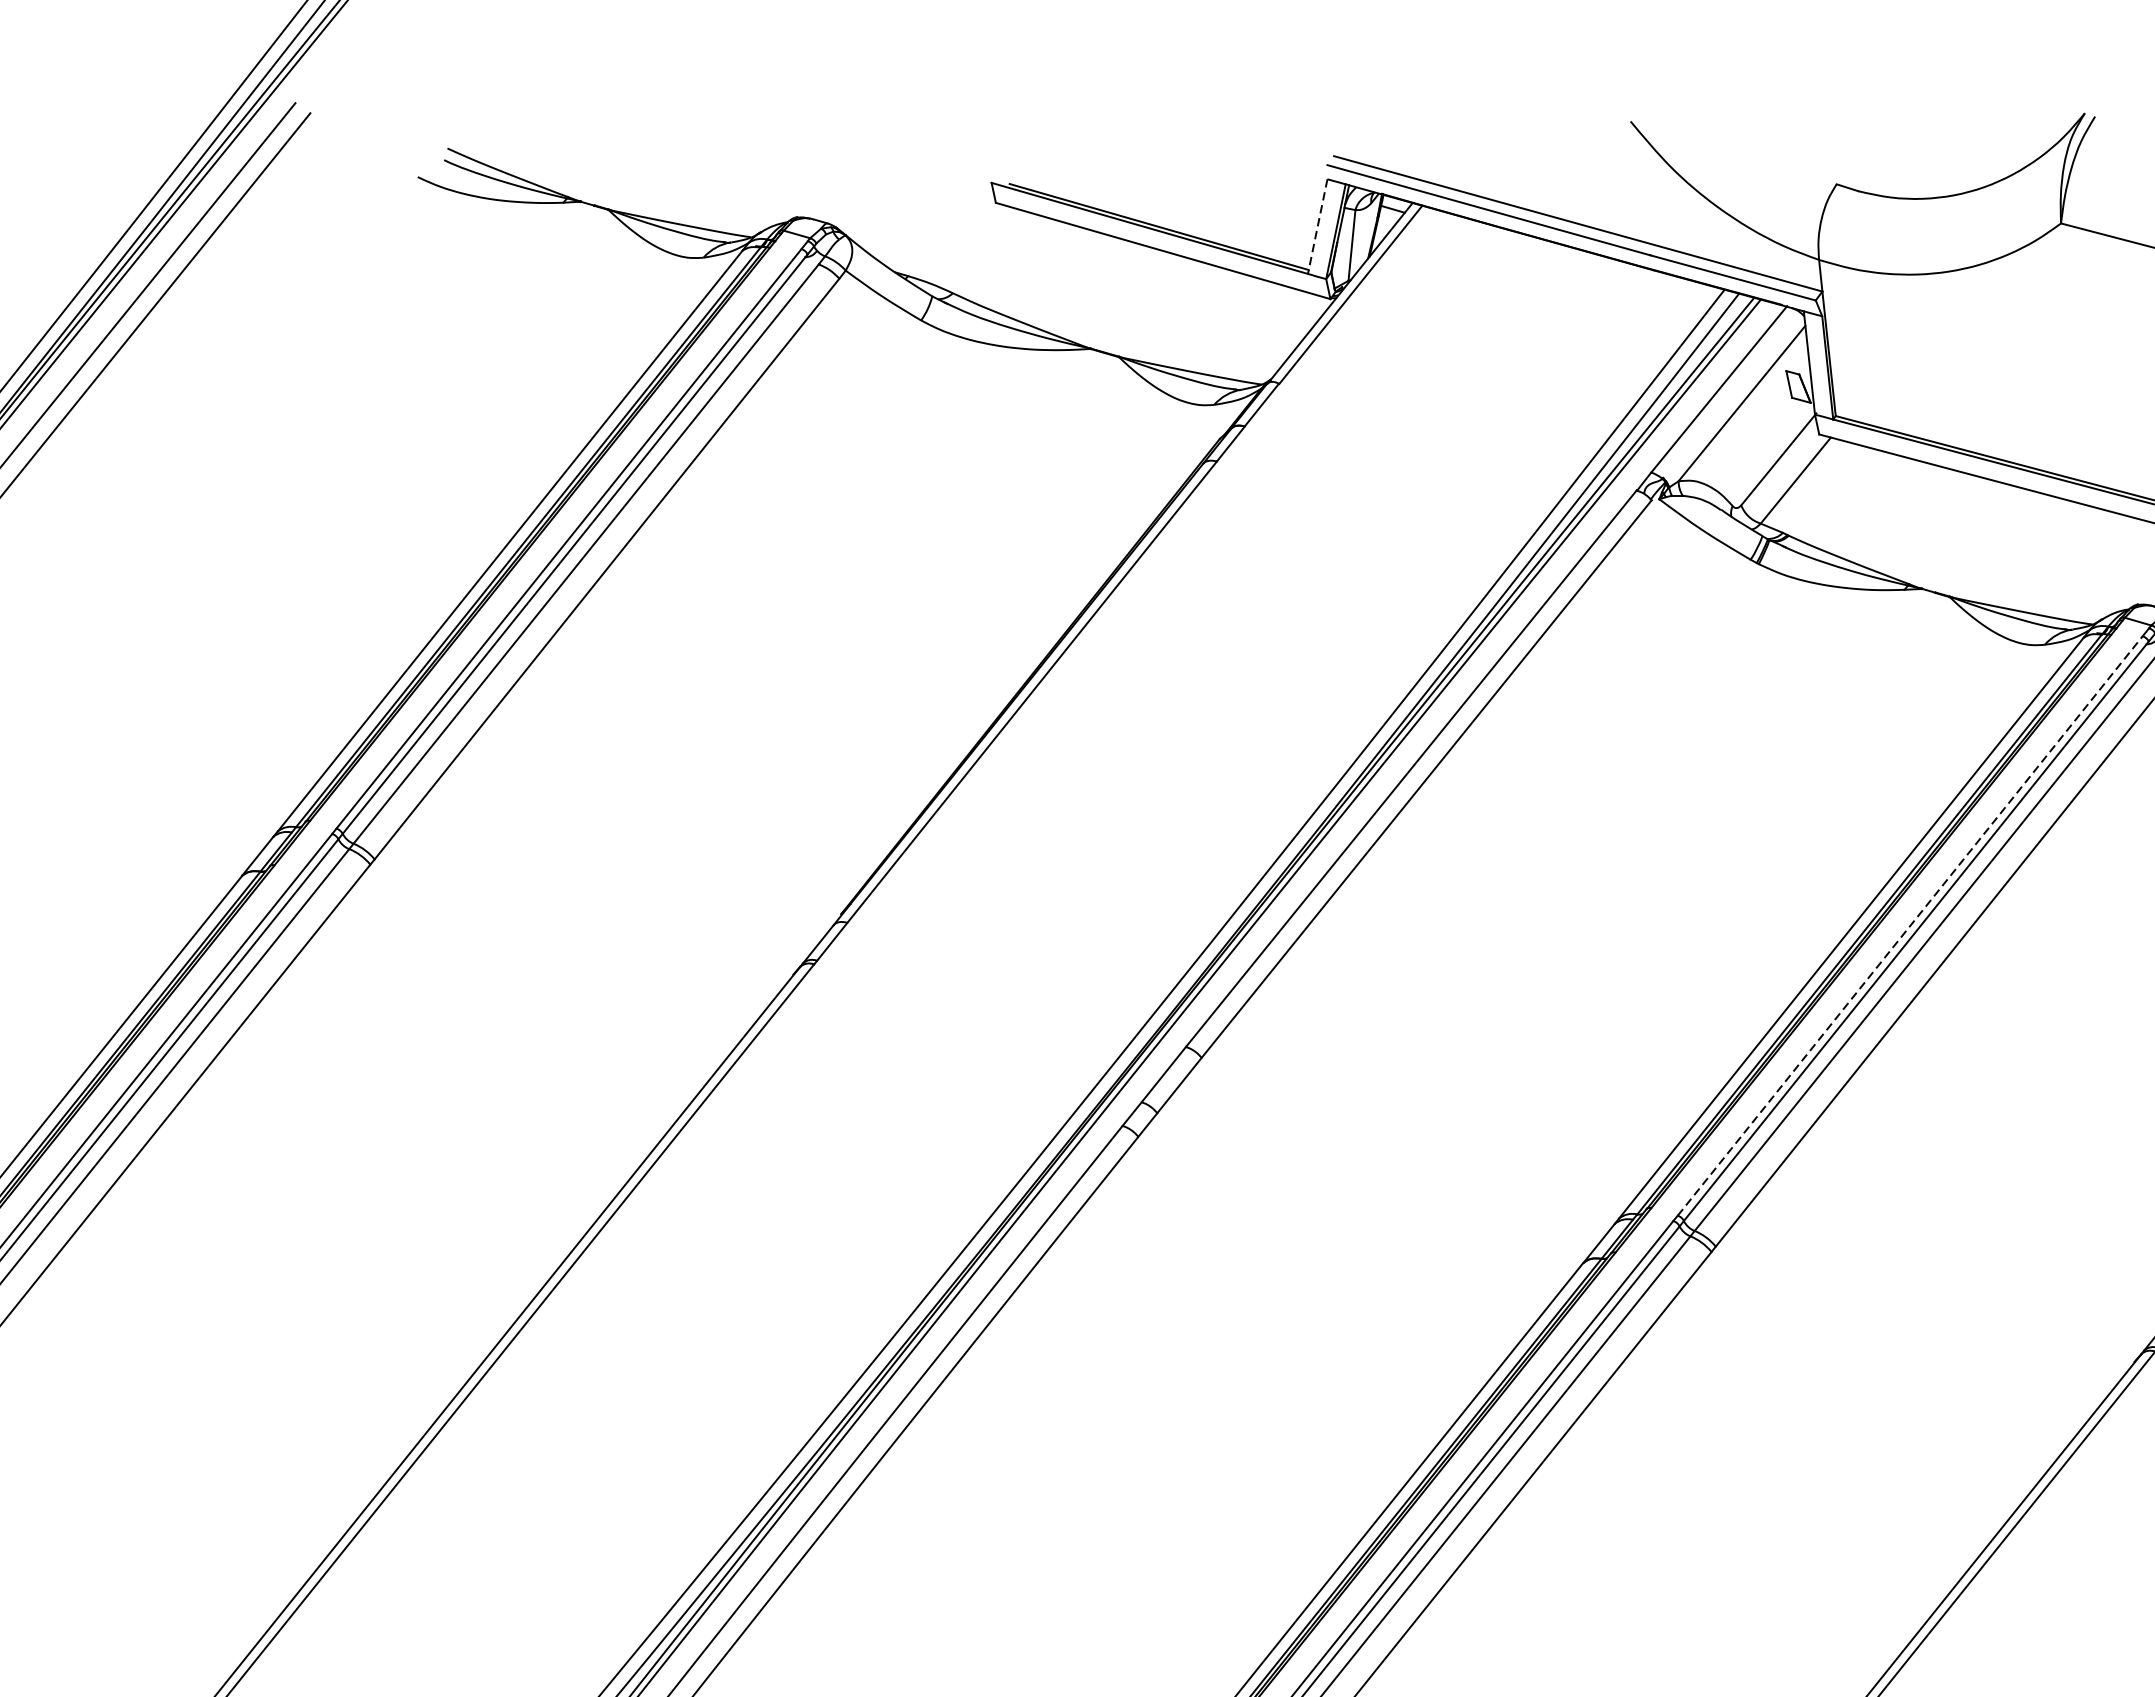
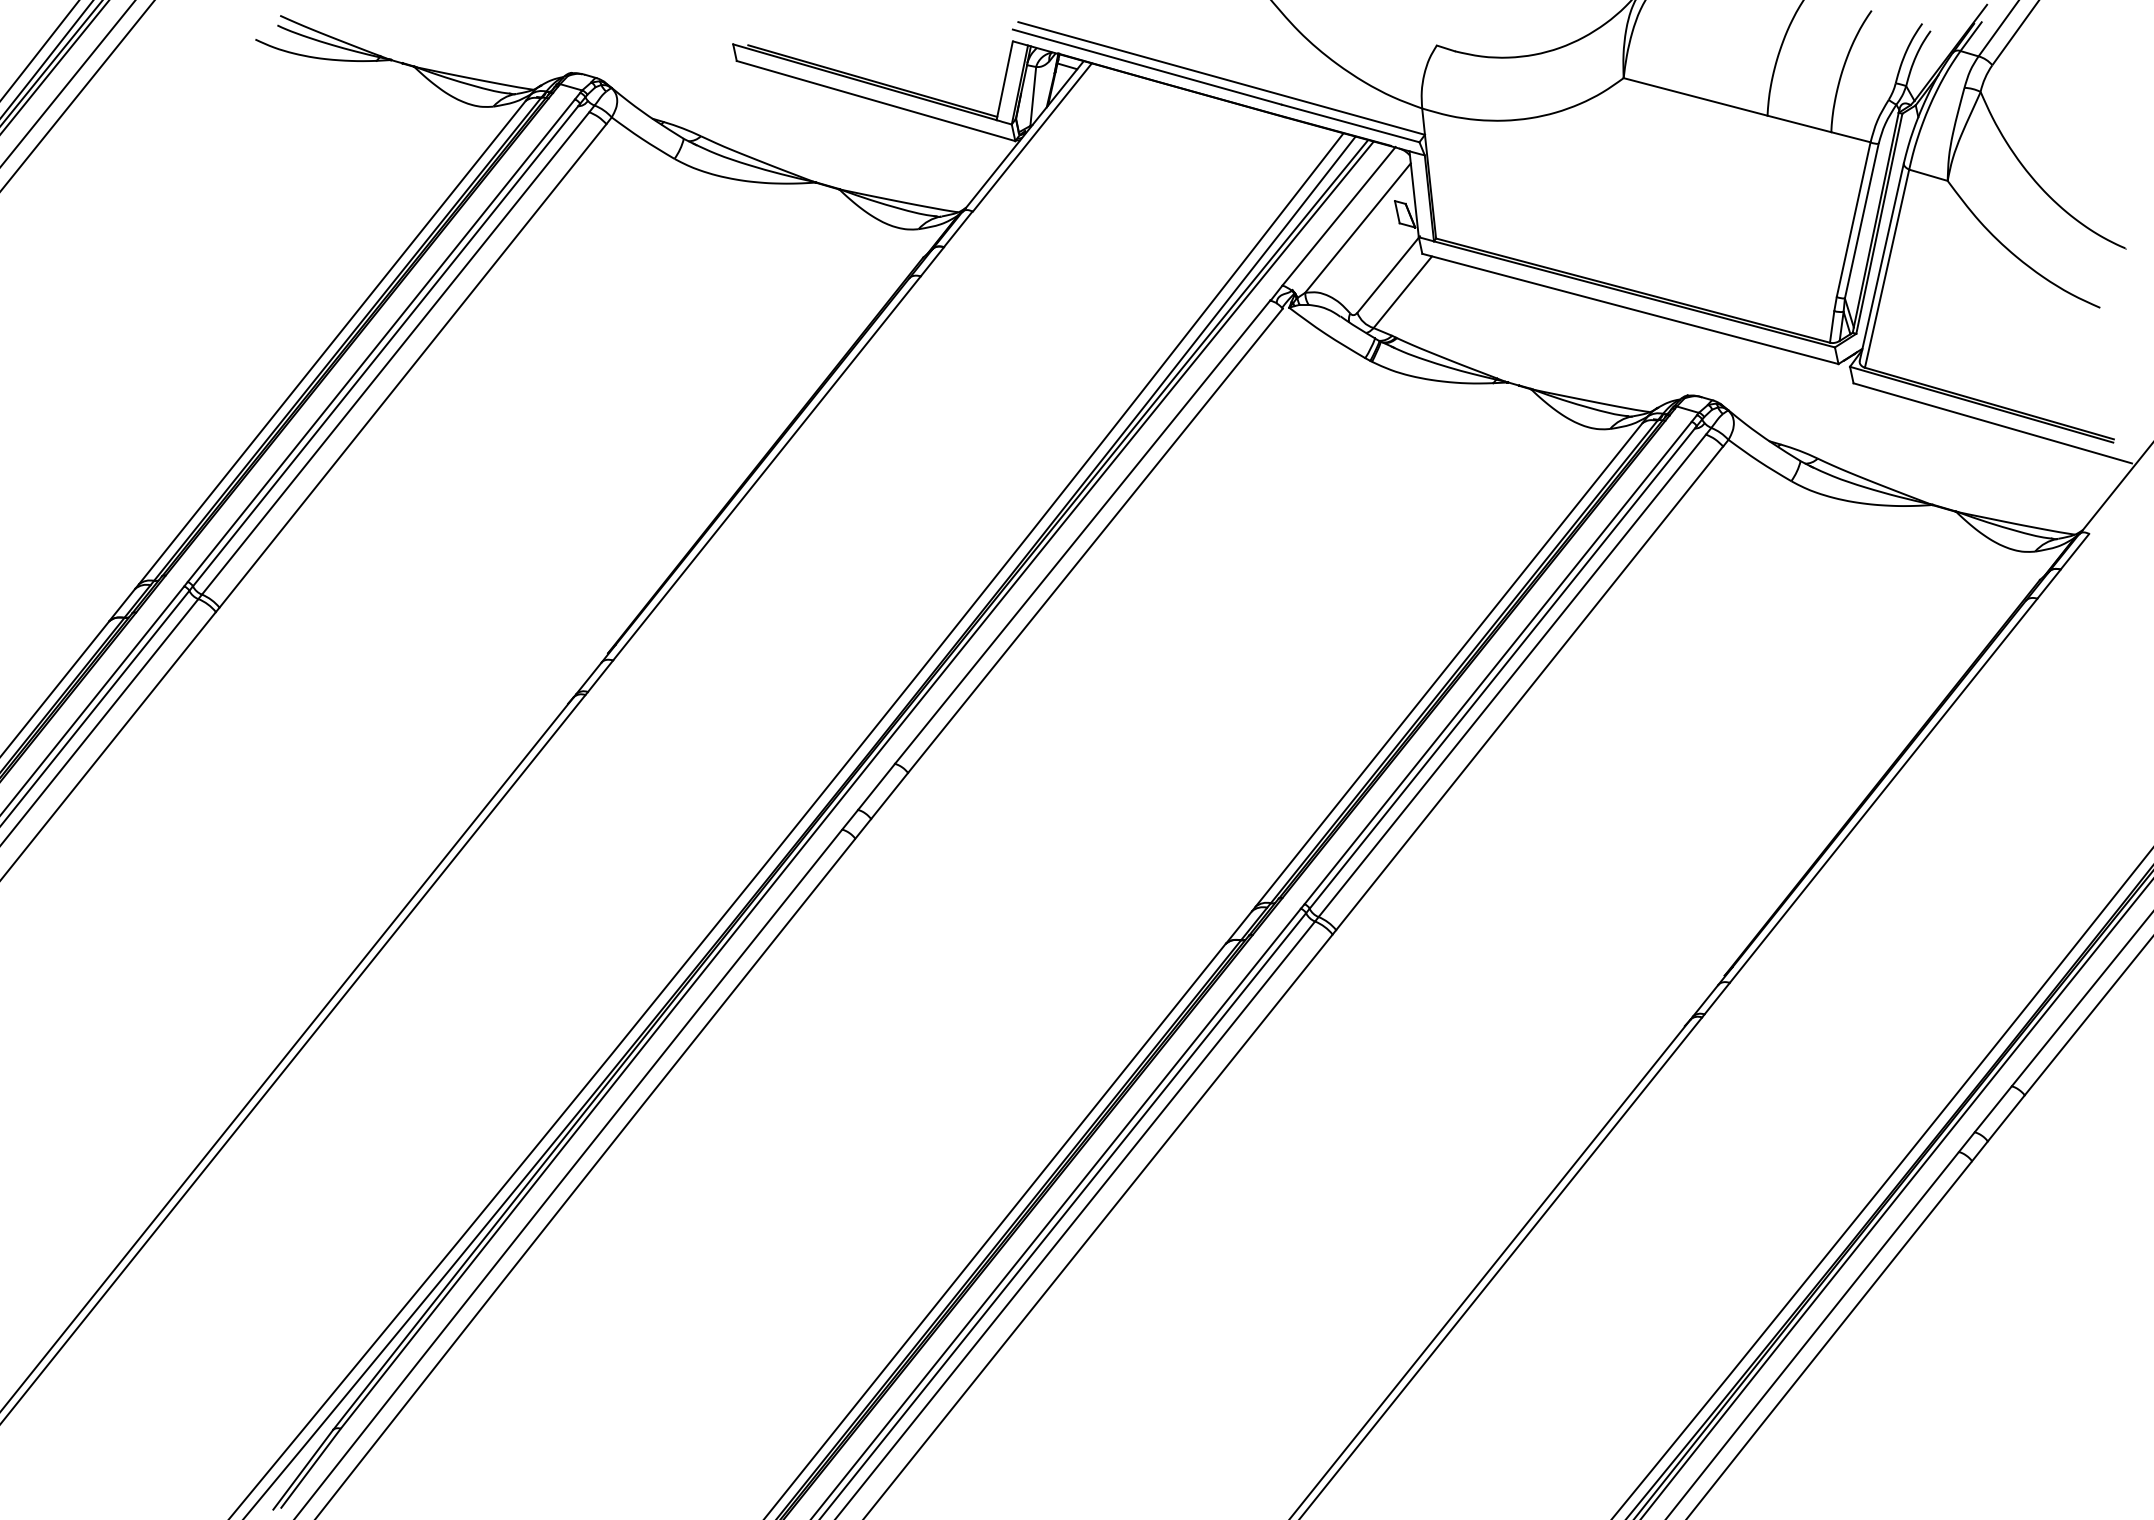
line: (1317, 227) -> (1004, 81), dashed -> solid
line: (1910, 925) -> (1498, 662), dashed -> solid

